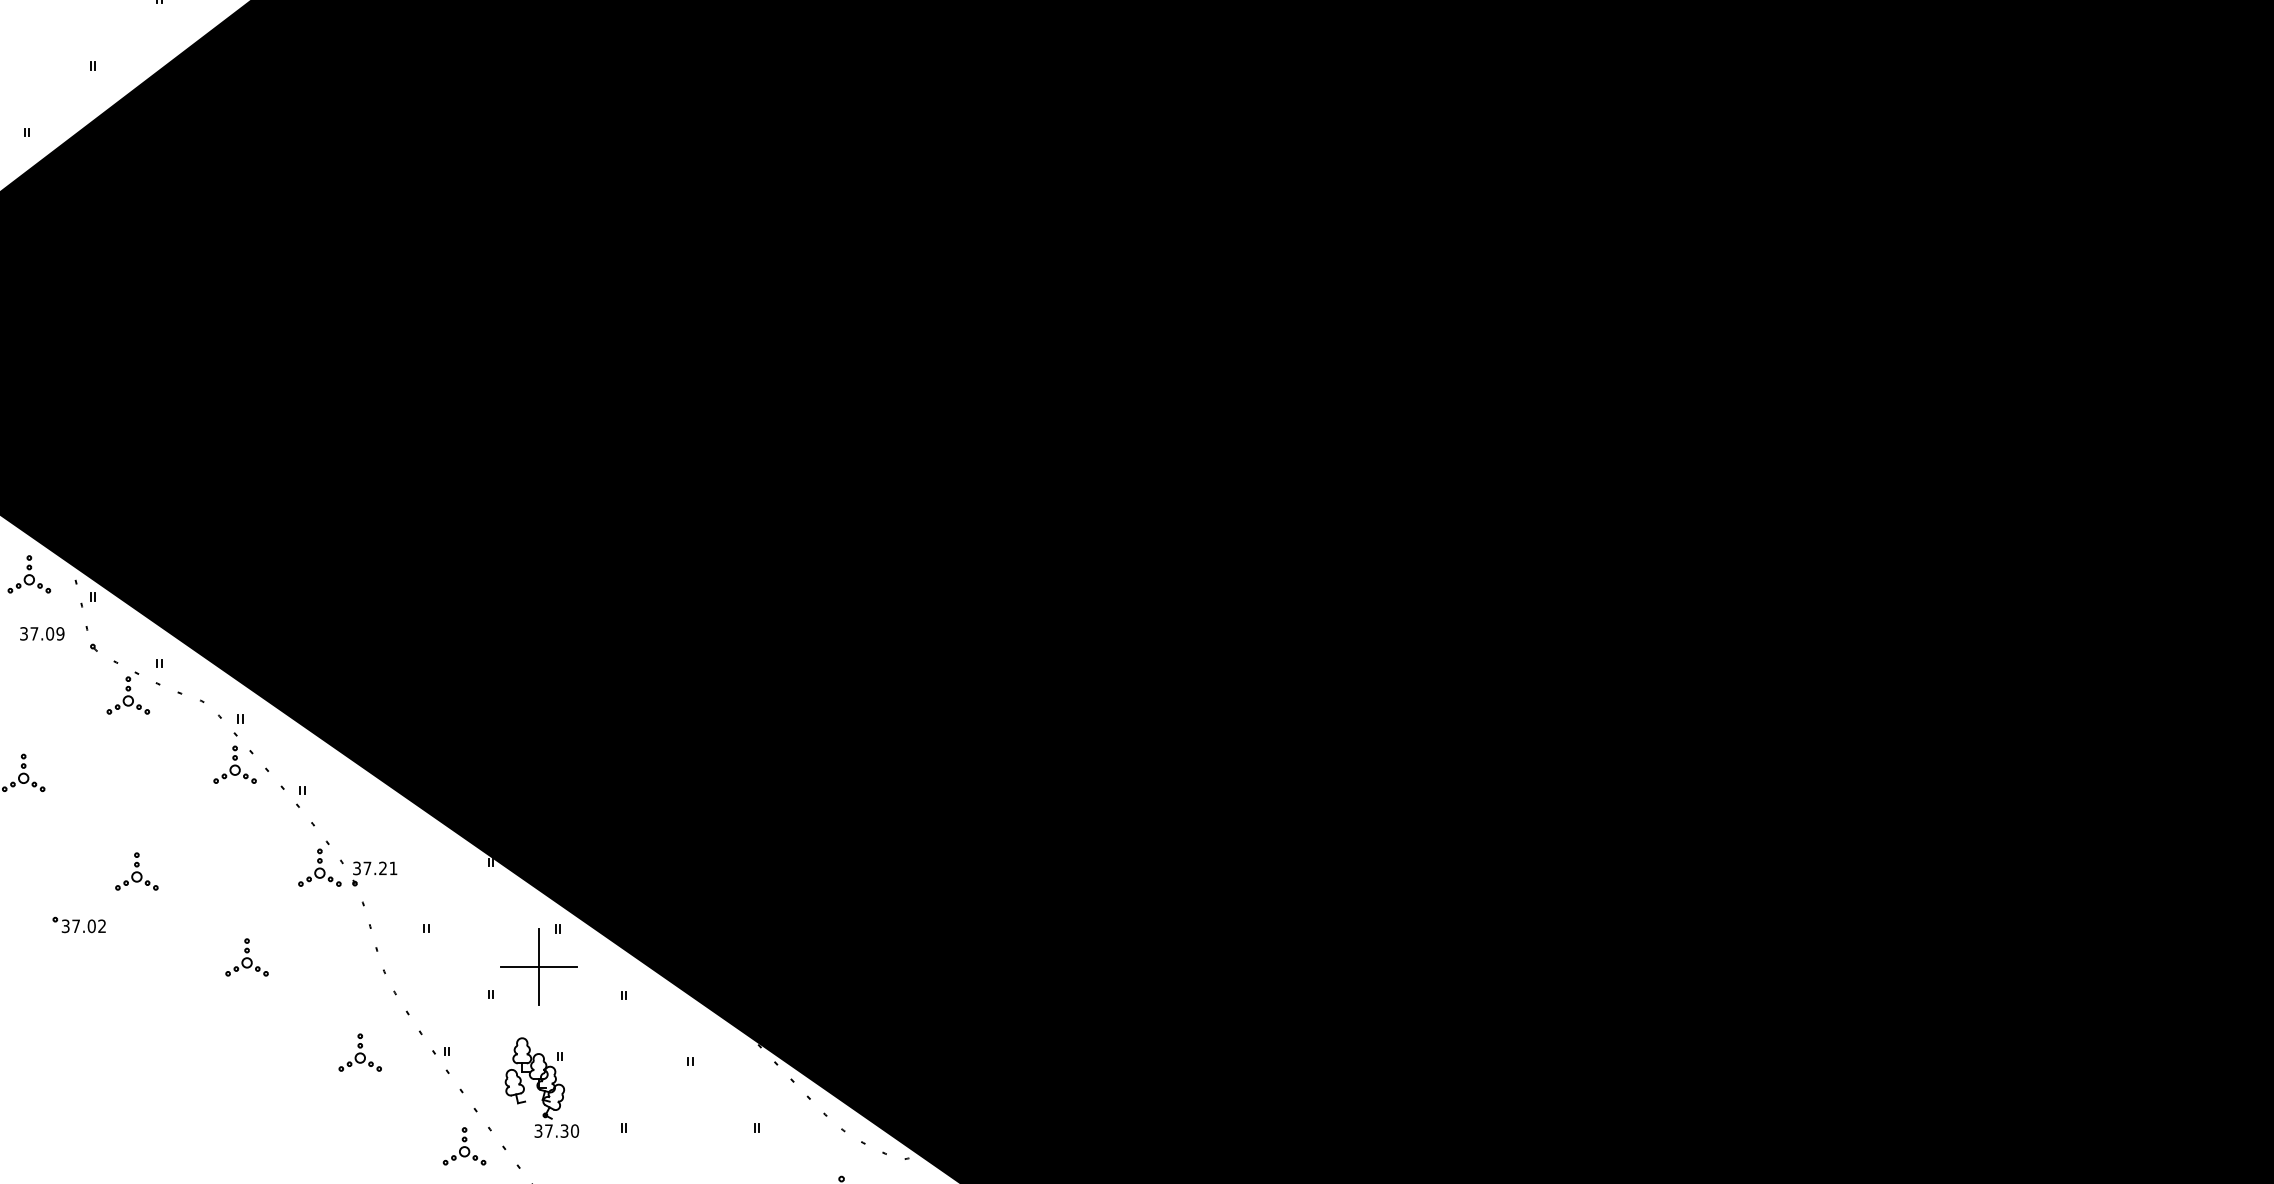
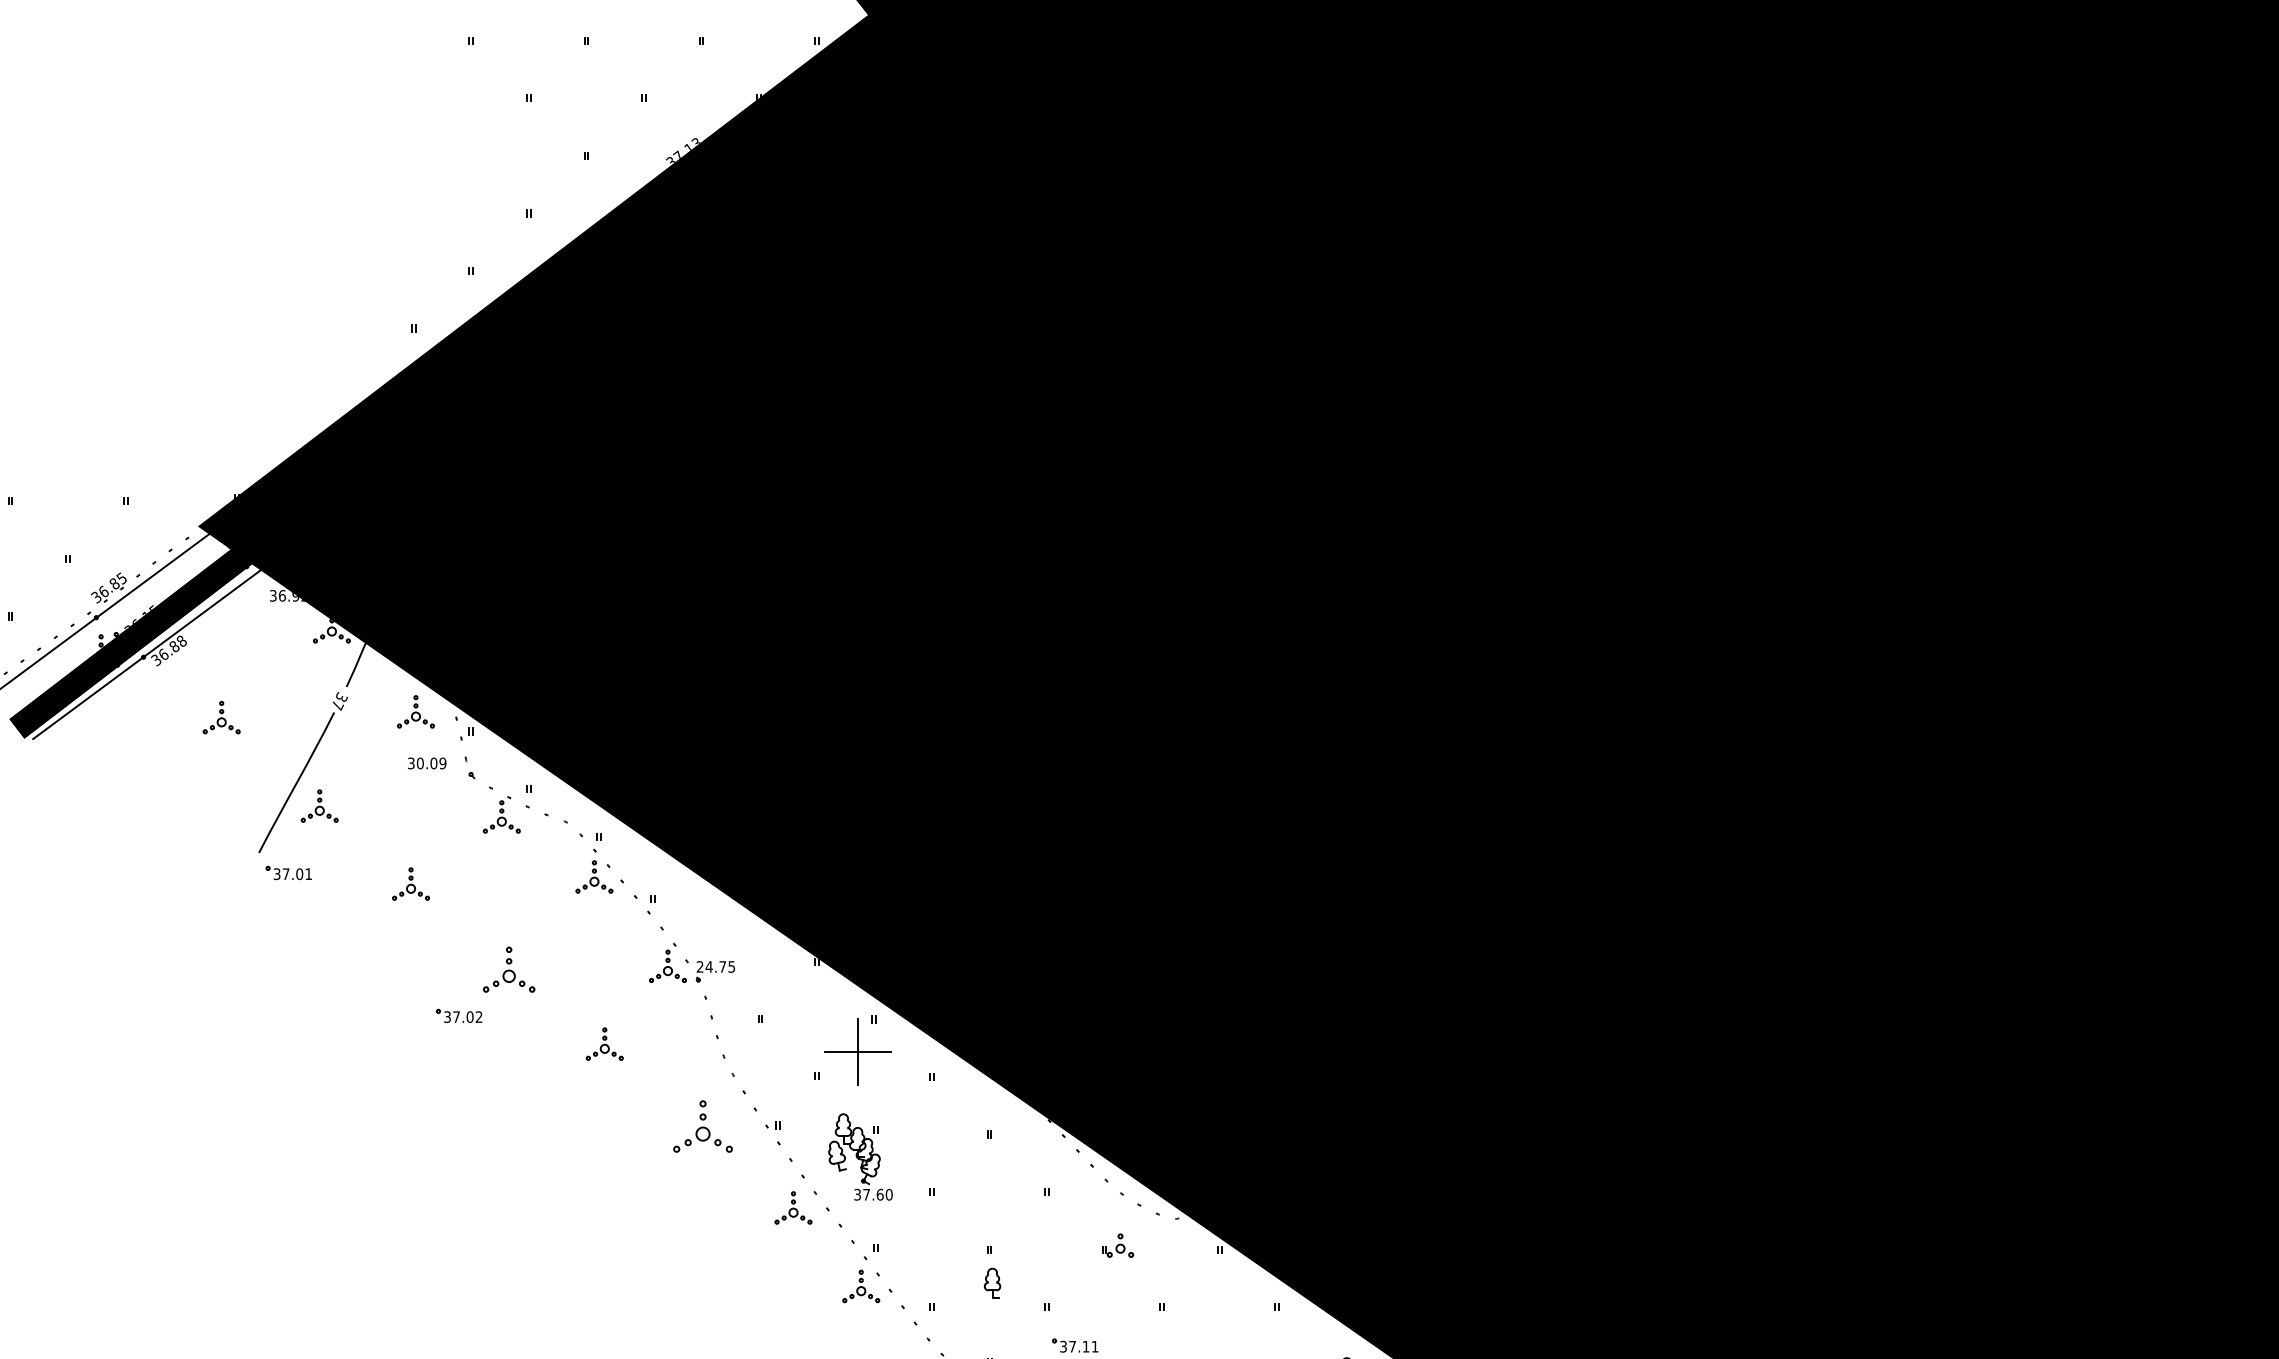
text: (33, 633) -> (419, 763), 37.09 -> 30.09
text: (374, 867) -> (715, 966), 37.21 -> 24.75
part: (137, 871) -> (509, 969), size x1.4
part: (359, 1052) -> (702, 1126), size x1.6
text: (563, 1130) -> (879, 1194), 37.30 -> 37.60

